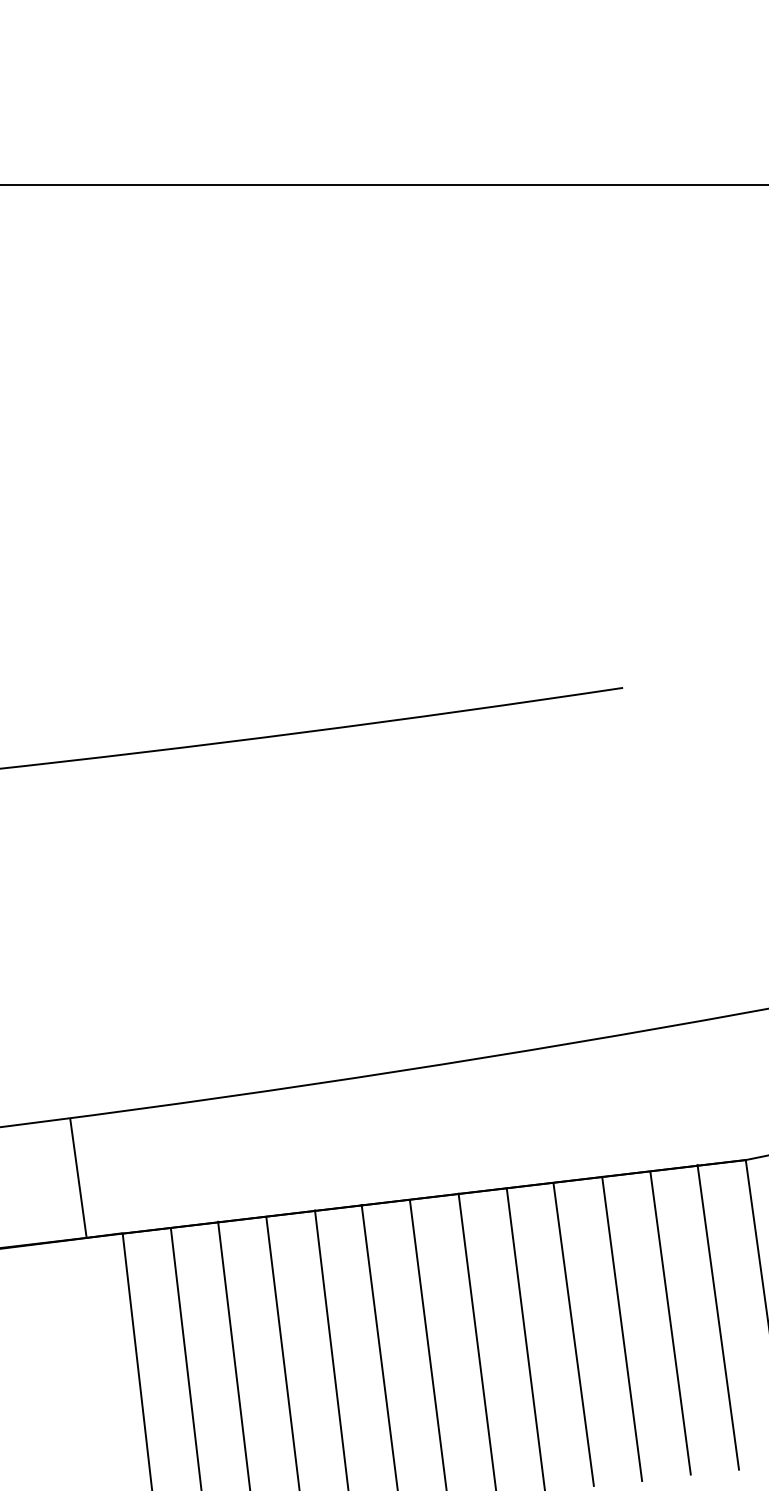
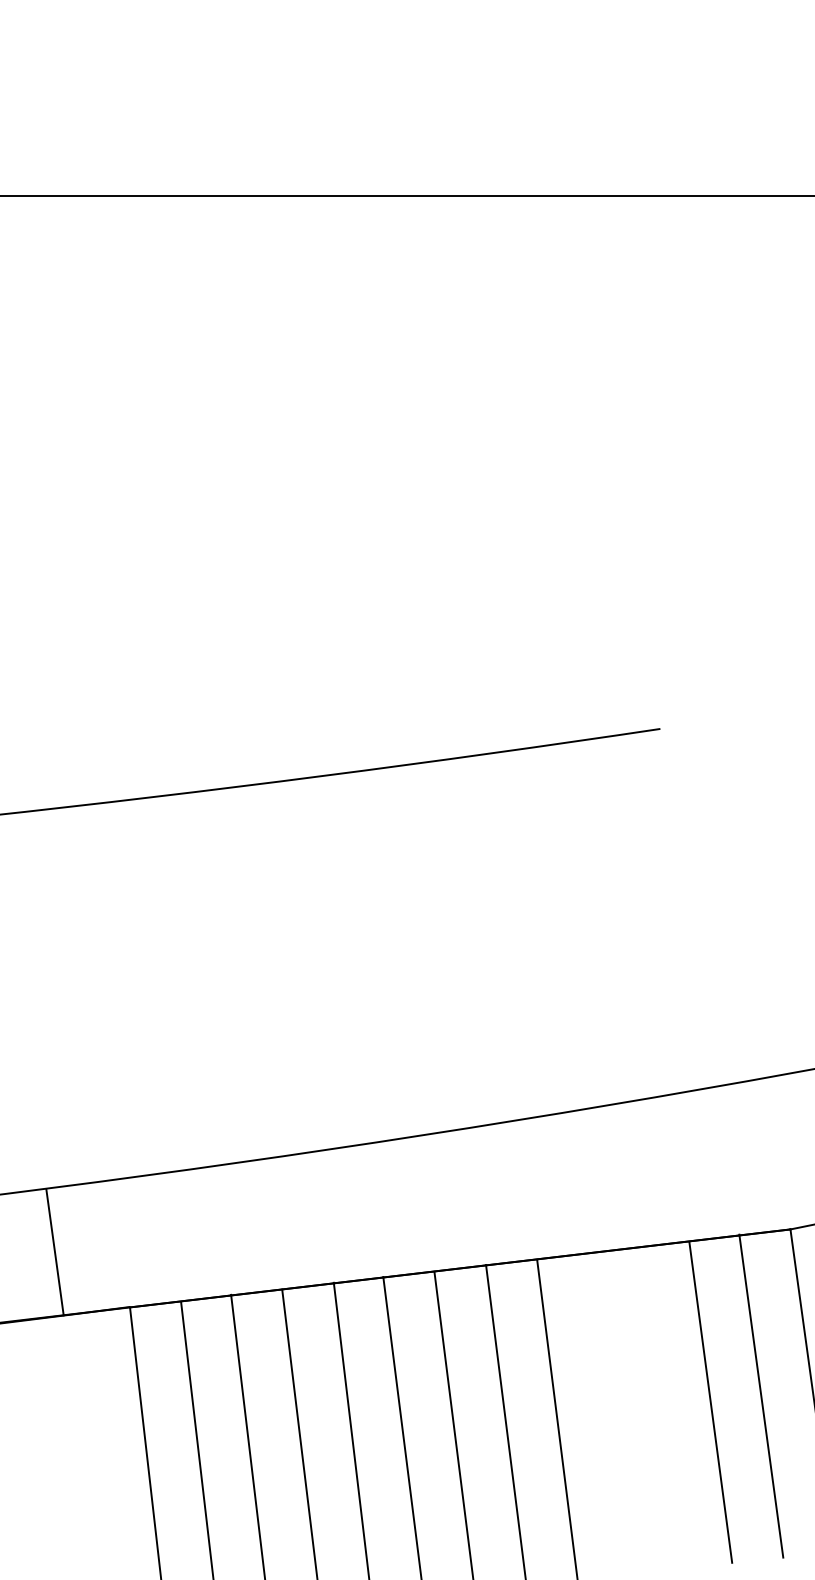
line: (77, 1178) -> (54, 1252), moved
line: (622, 1328) -> (659, 1408), removed
line: (573, 1334) -> (607, 1414), removed

